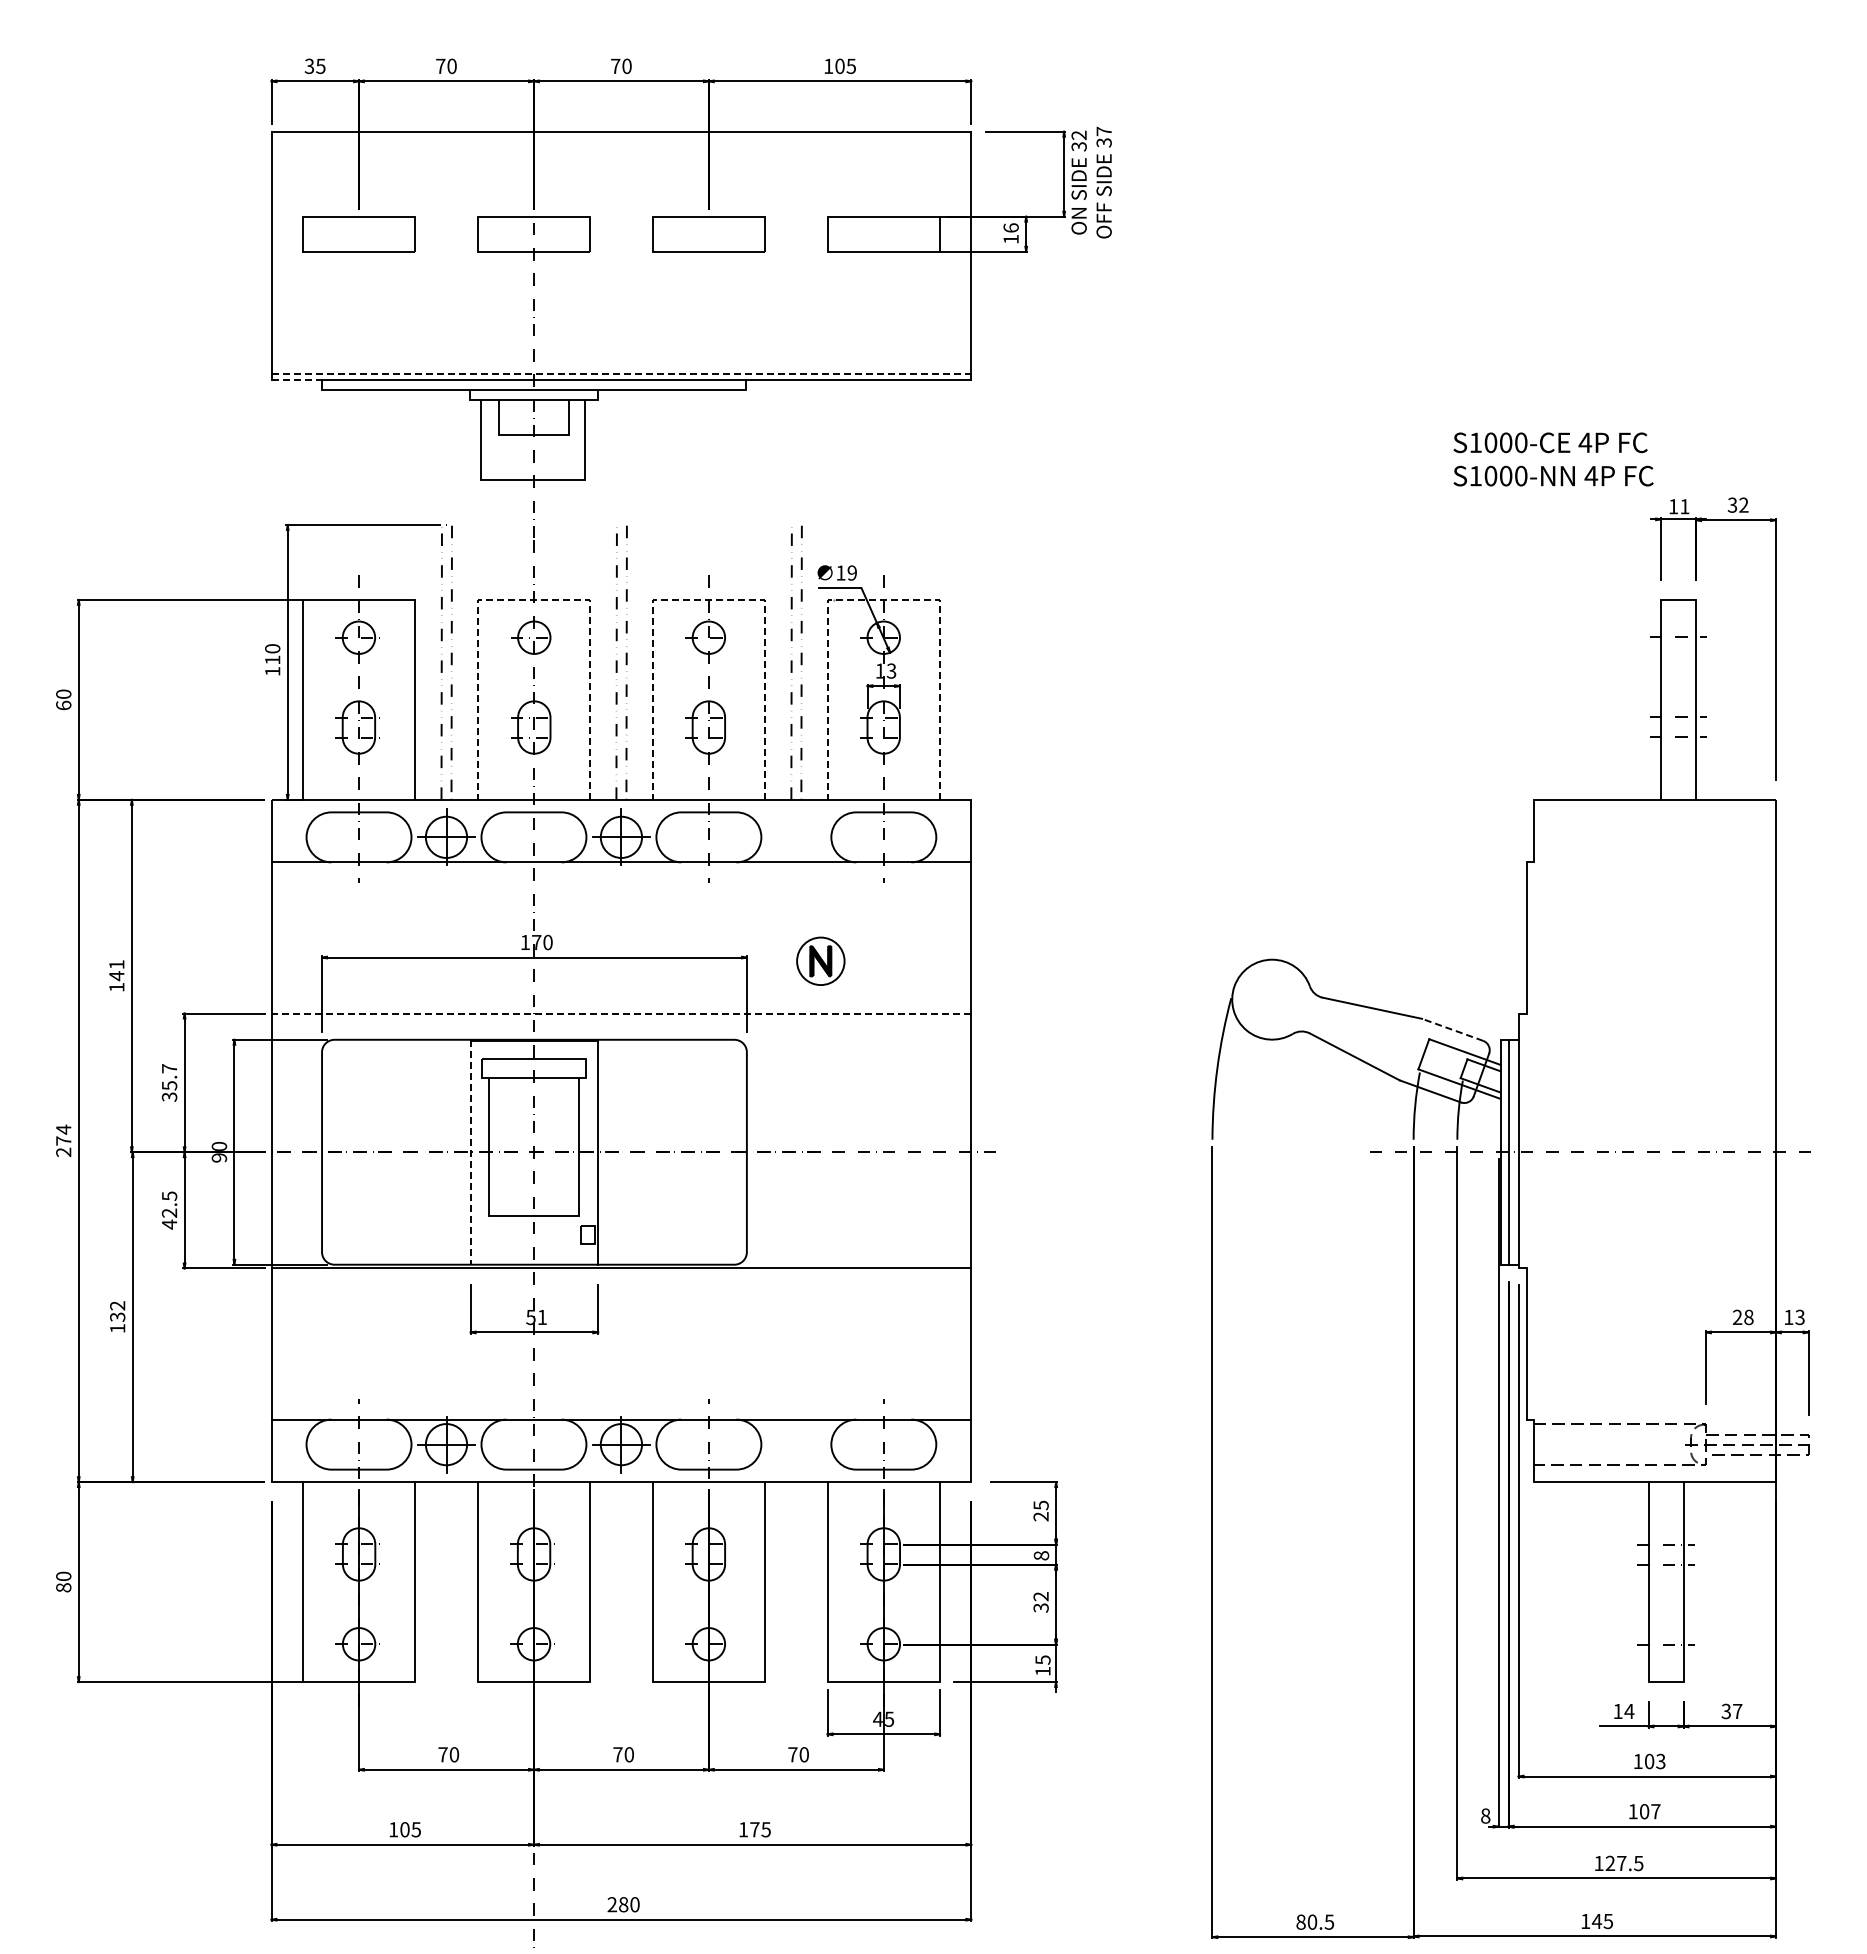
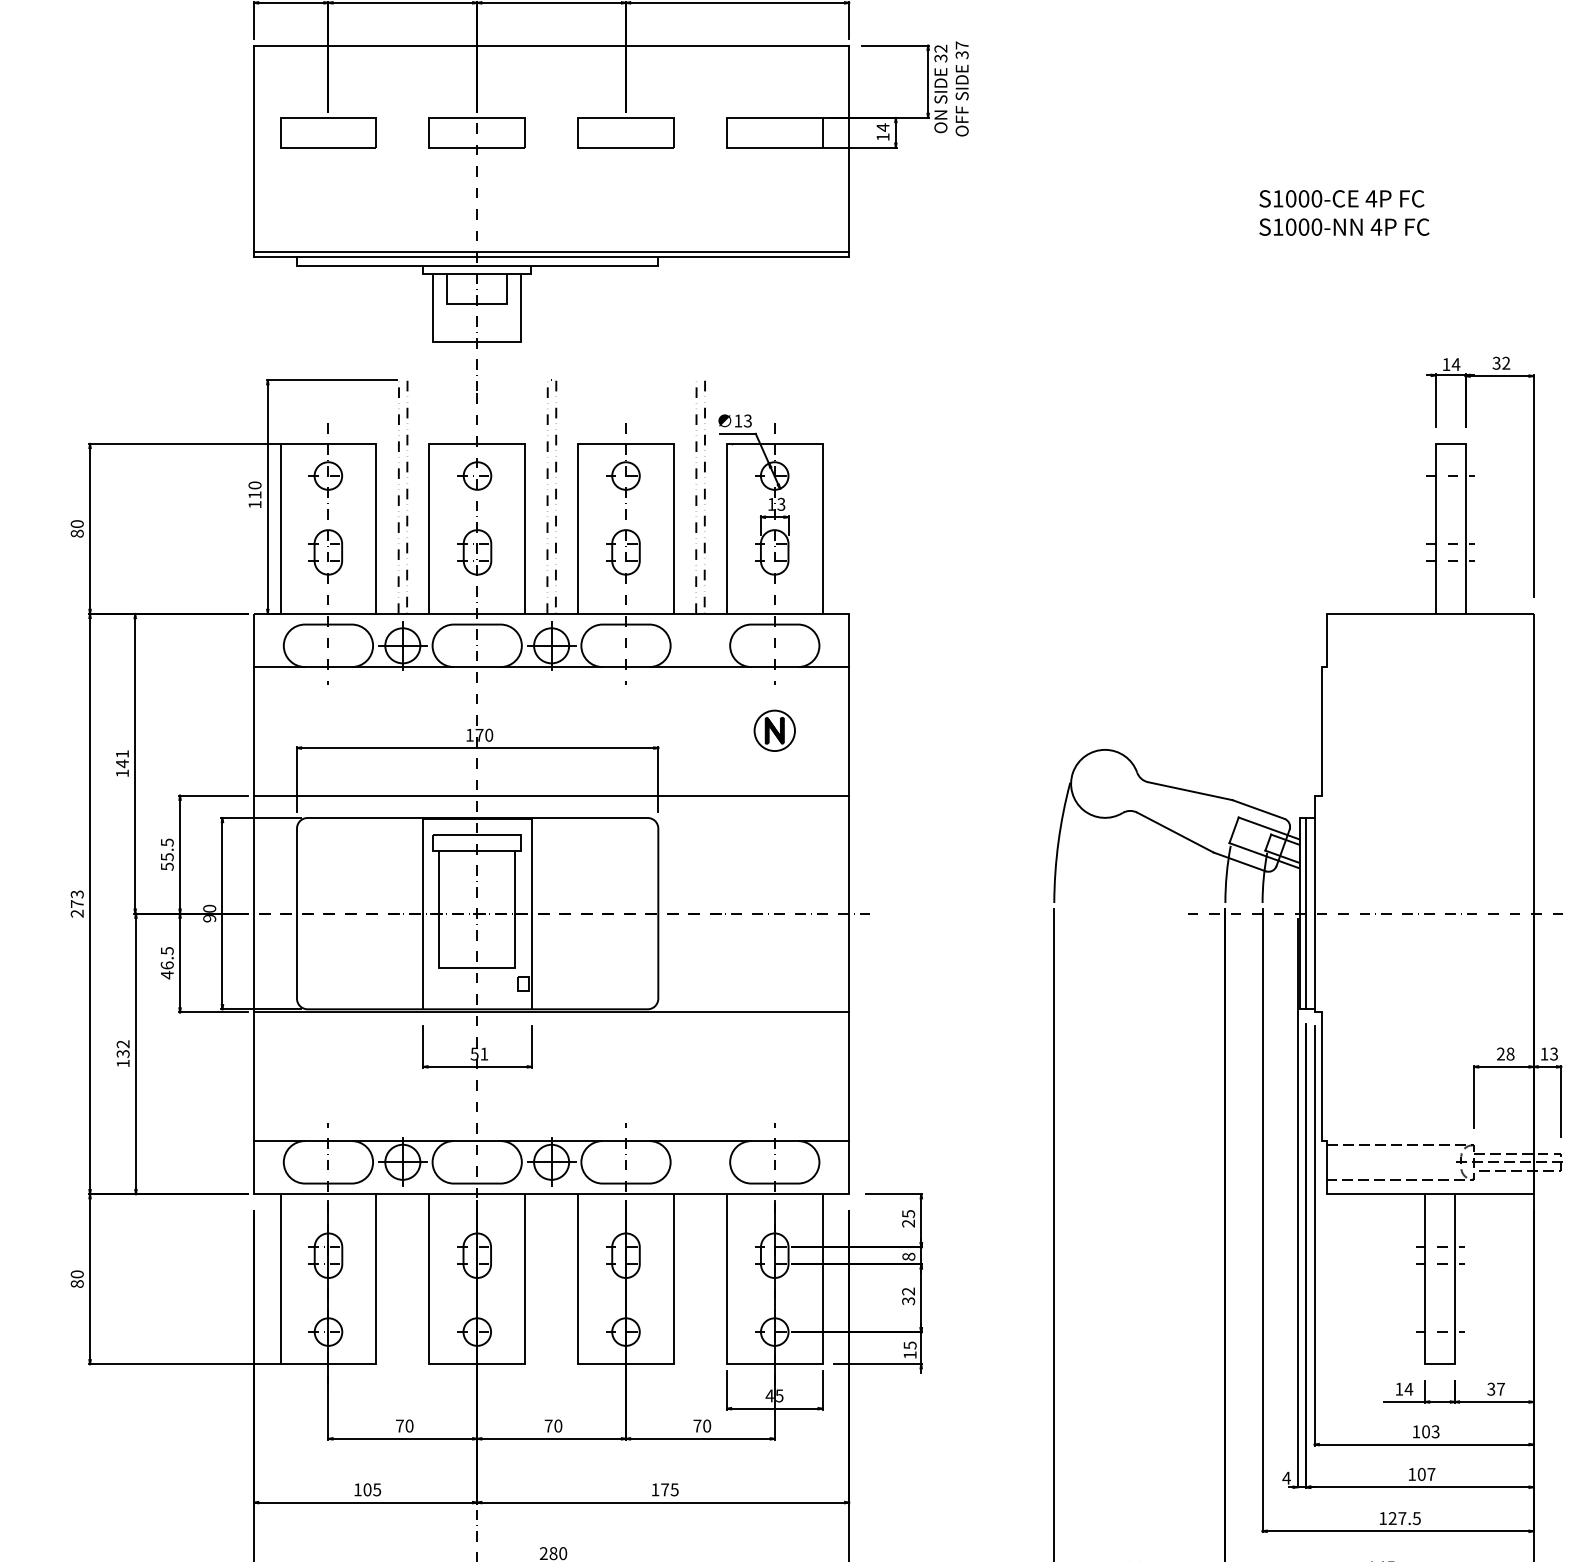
text: (1010, 228) -> (882, 127), 16 -> 14
line: (621, 374) -> (551, 252), dashed -> solid
line: (297, 380) -> (276, 257), dashed -> solid
text: (1553, 459) -> (1344, 213), moved
text: (1684, 506) -> (1455, 364), 11 -> 14
text: (851, 572) -> (747, 420), 19 -> 13
line: (533, 599) -> (476, 443), dashed -> solid
line: (708, 599) -> (625, 443), dashed -> solid
line: (883, 599) -> (774, 443), dashed -> solid
text: (63, 705) -> (77, 533), 60 -> 80
part: (820, 960) -> (774, 730), moved
line: (621, 1013) -> (551, 795), dashed -> solid
line: (1452, 1029) -> (1258, 809), dashed -> solid
text: (169, 1082) -> (167, 854), 35.7 -> 55.5
text: (63, 1129) -> (77, 894), 274 -> 273
line: (470, 1152) -> (423, 913), dashed -> solid
text: (169, 1212) -> (167, 964), 42.5 -> 46.5
text: (1485, 1815) -> (1286, 1477), 8 -> 4

